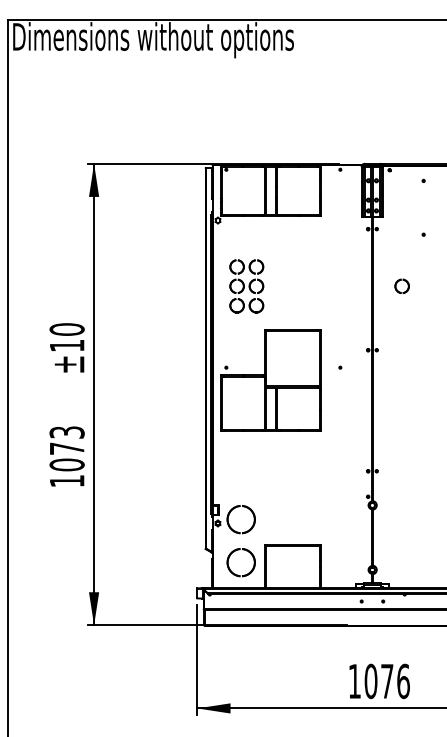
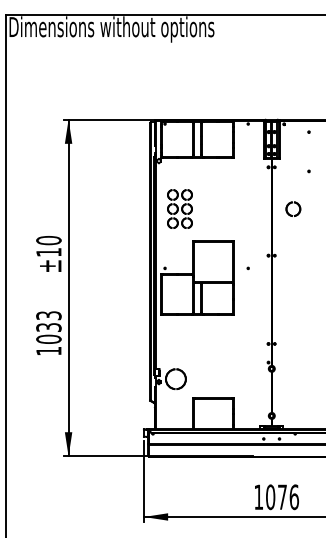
part: (401, 285) -> (292, 208), size x1.4
text: (66, 448) -> (48, 327), 1073 -> 1033
part: (230, 556) -> (168, 406), removed

